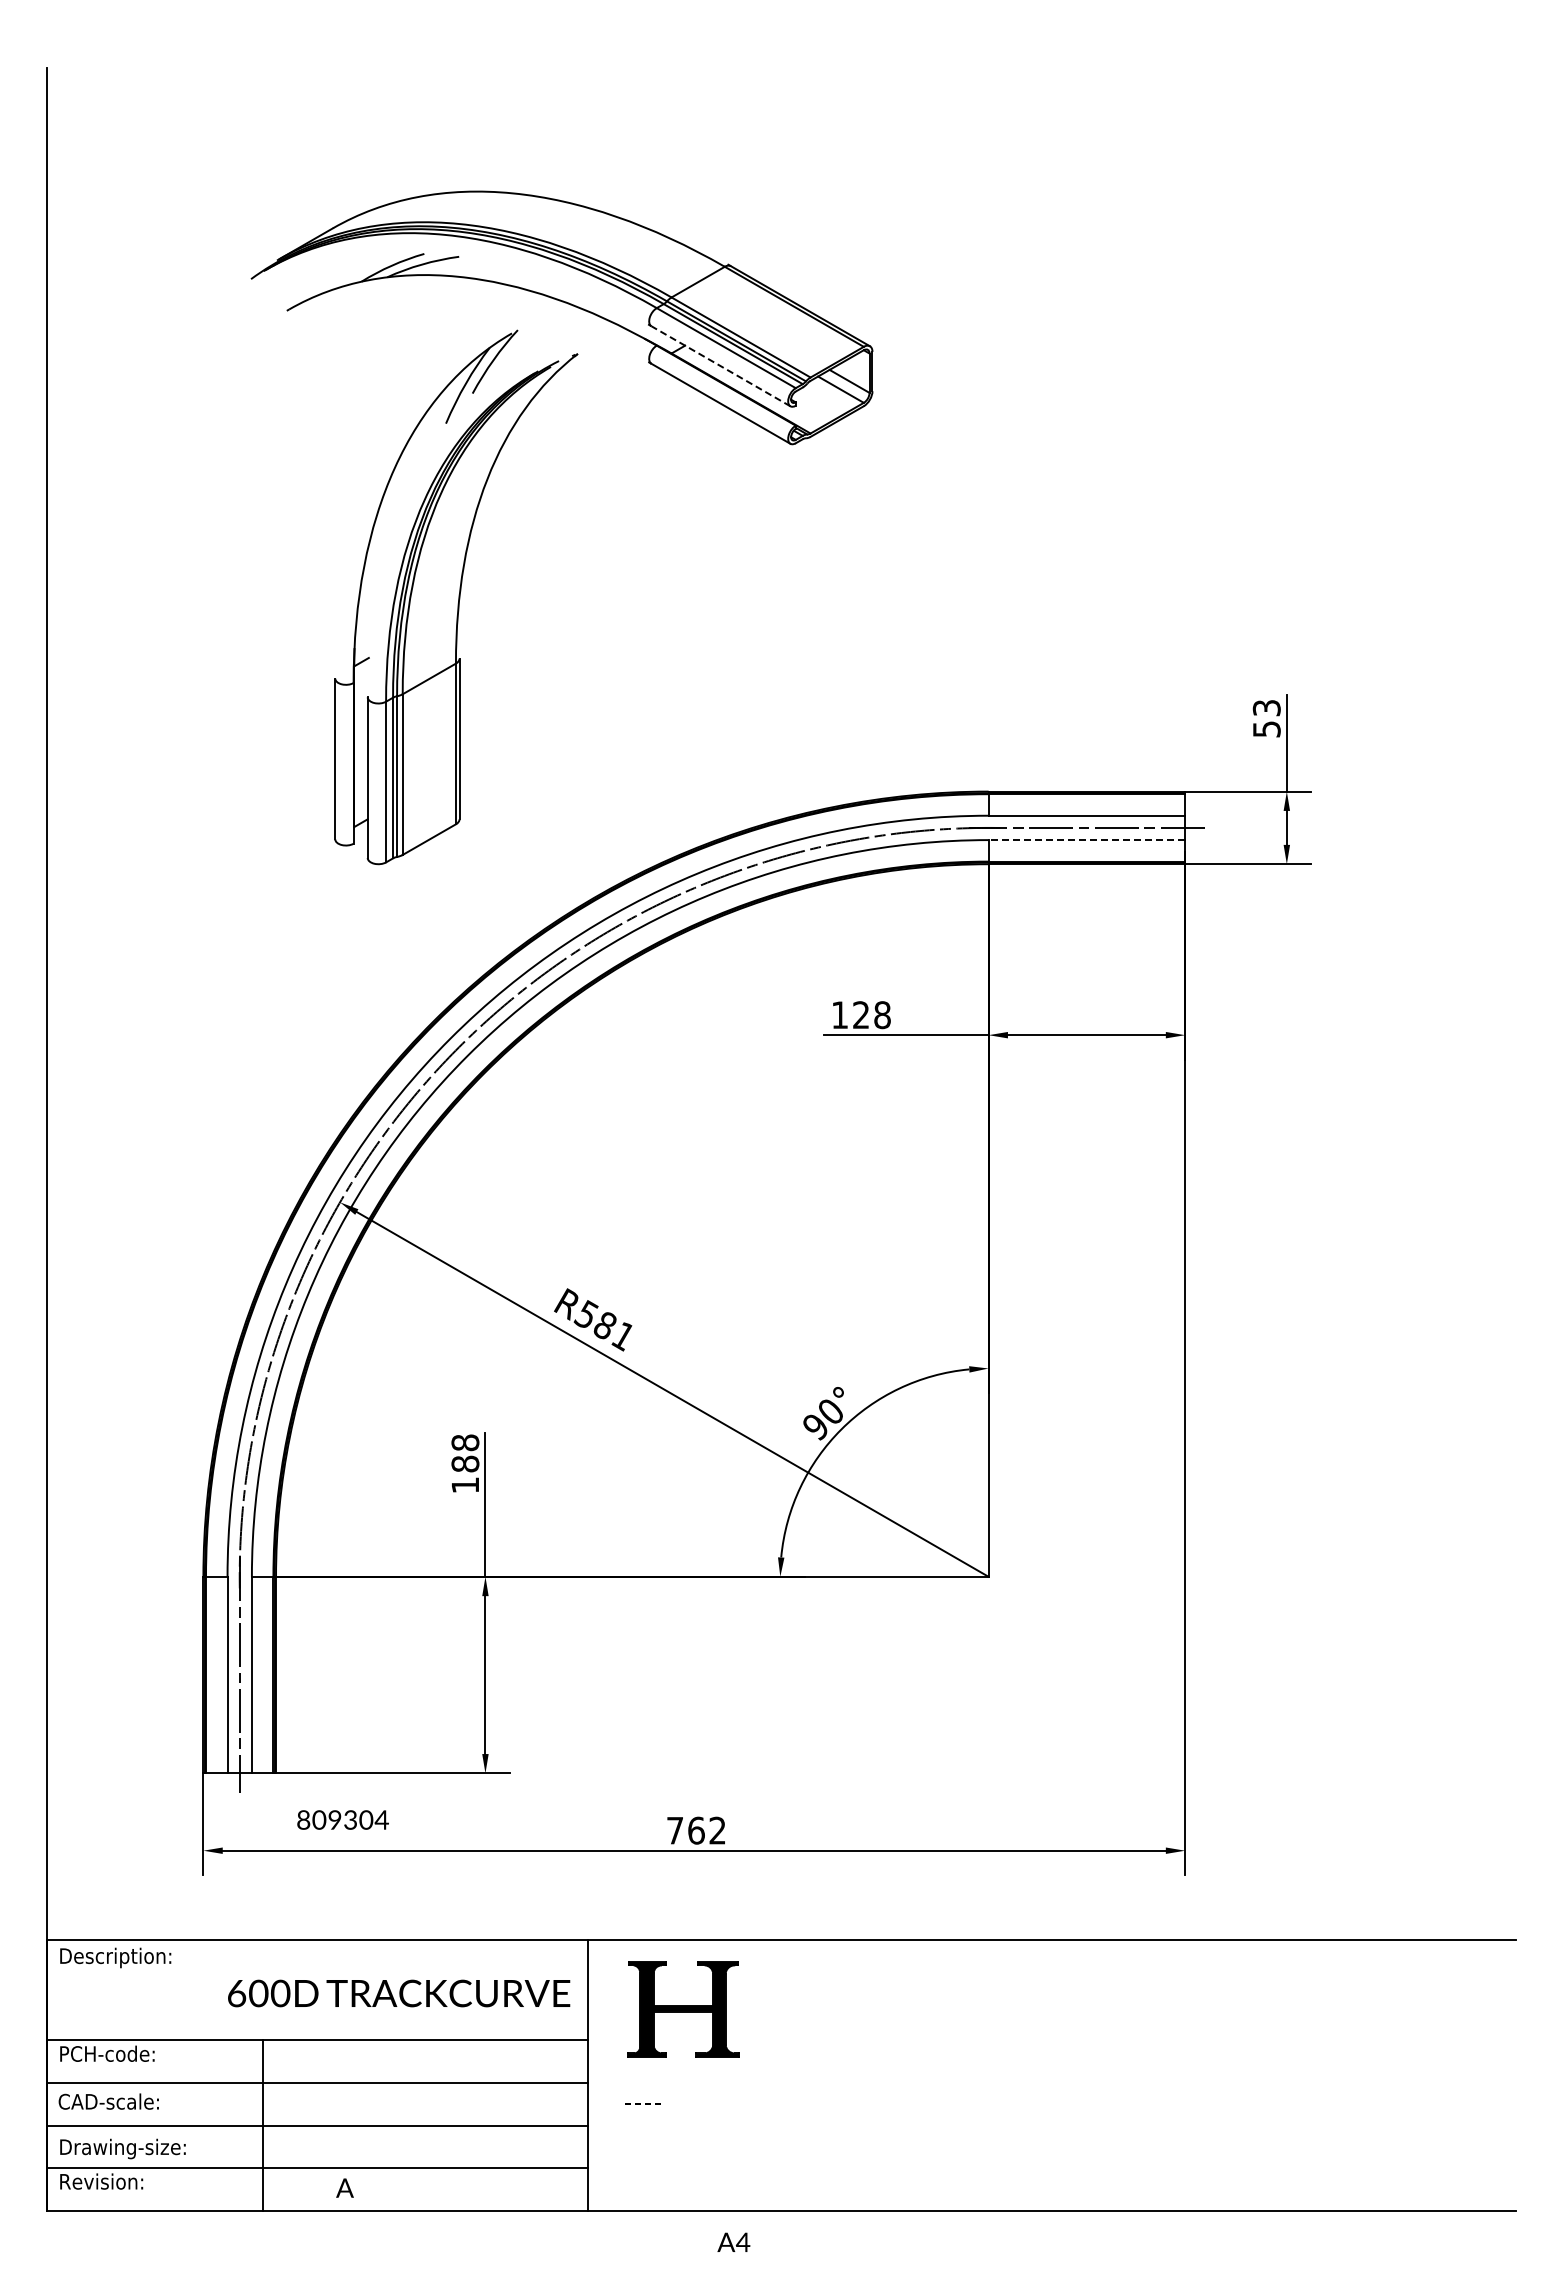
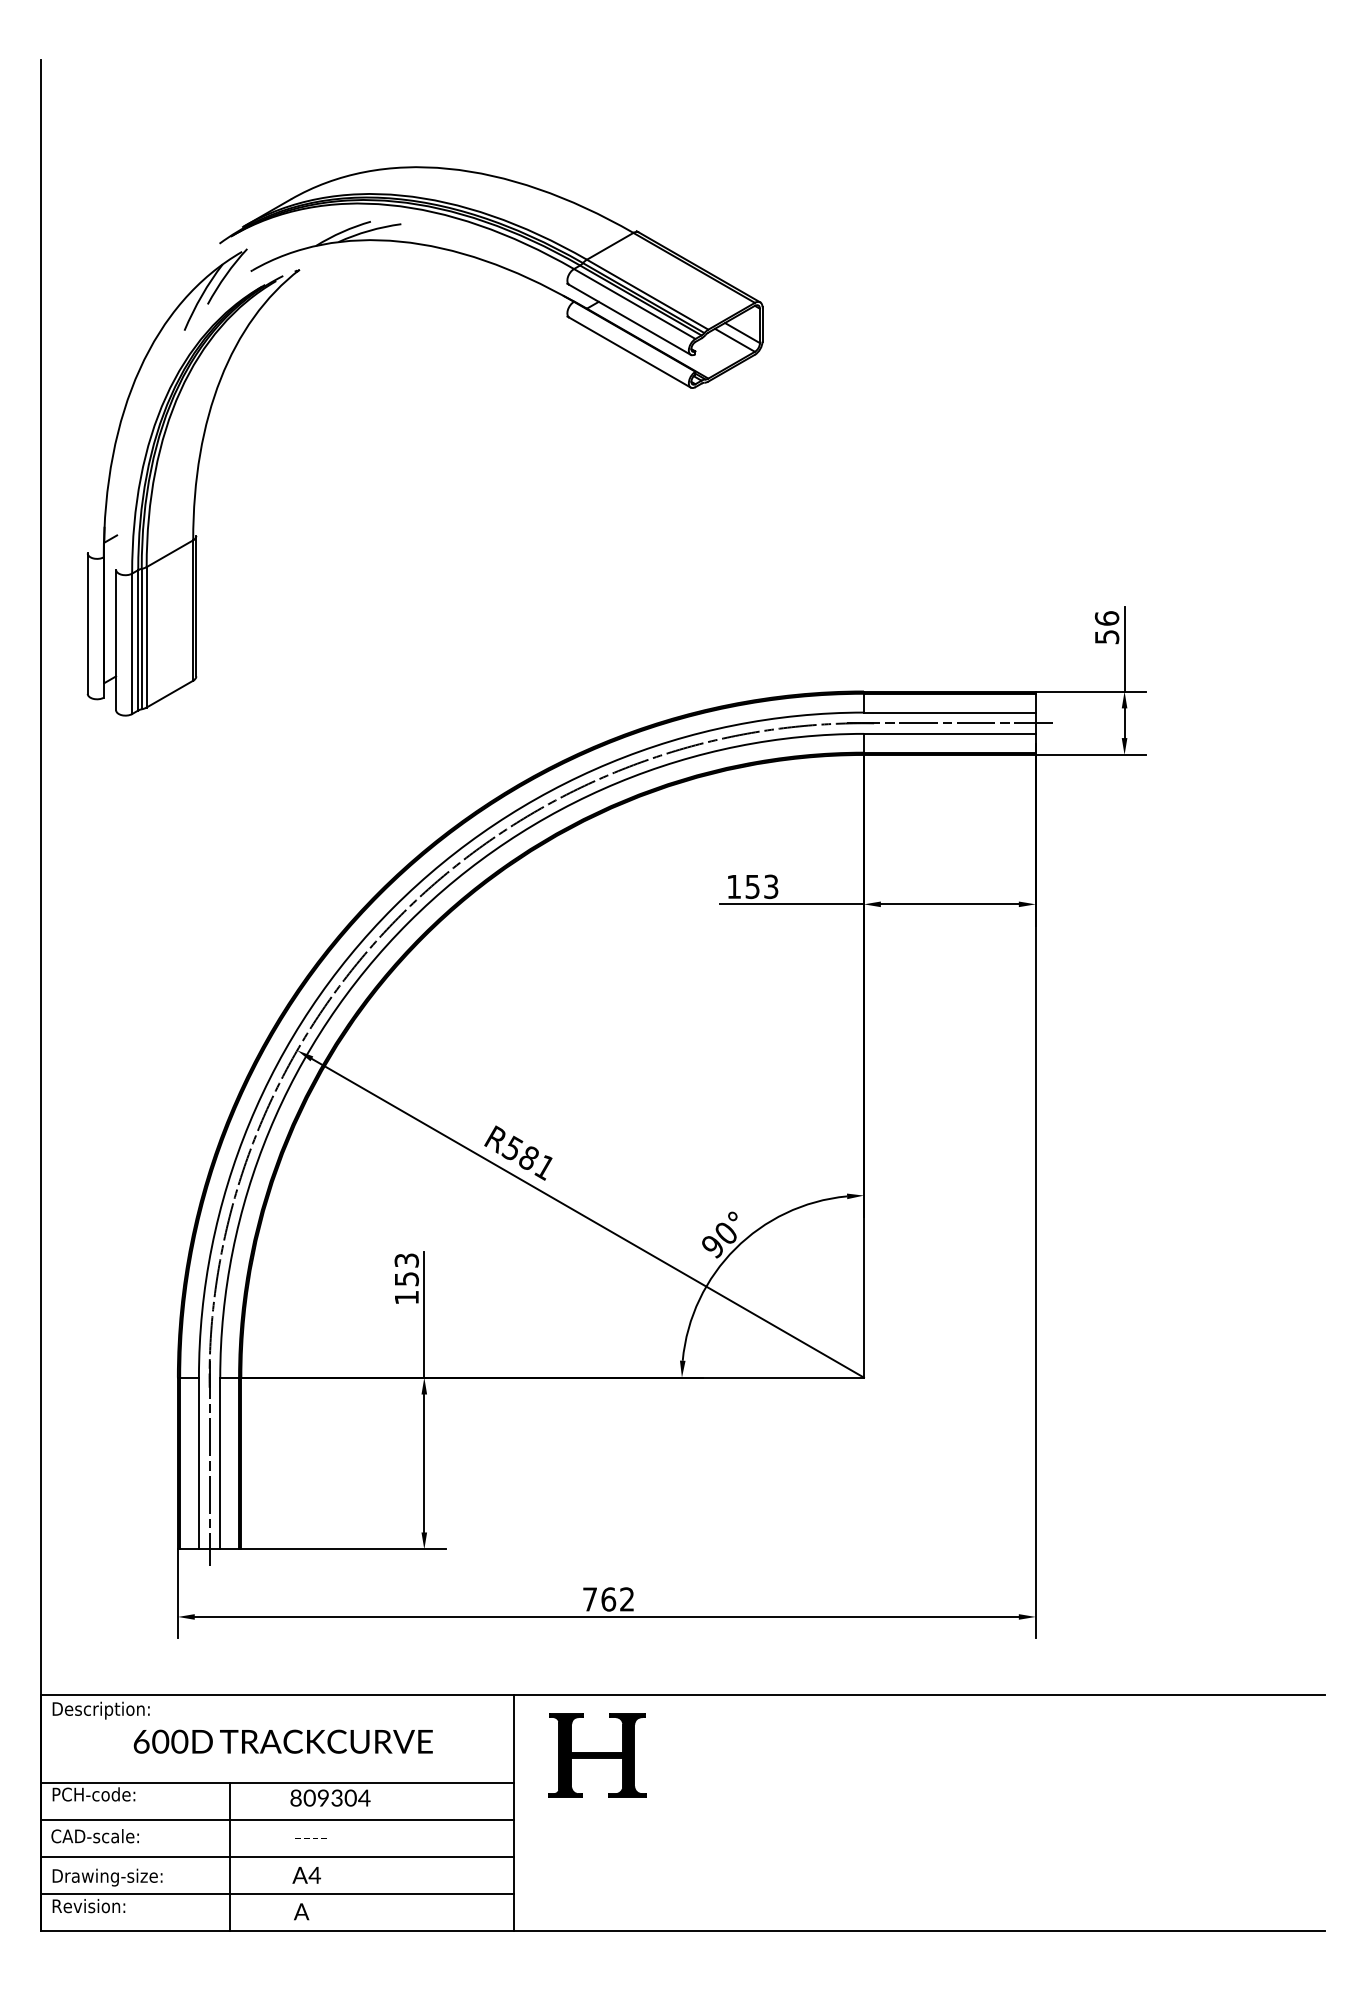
line: (720, 366) -> (629, 320), dashed -> solid
part: (456, 597) -> (193, 482), moved
text: (1266, 707) -> (1106, 618), 53 -> 56
line: (1086, 840) -> (949, 734), dashed -> solid
text: (871, 1015) -> (761, 887), 128 -> 153
text: (465, 1453) -> (406, 1269), 188 -> 153
text: (342, 1819) -> (329, 1797), moved
text: (399, 1993) -> (283, 1741), moved
text: (642, 2103) -> (310, 1837), moved
text: (733, 2241) -> (306, 1874), moved

